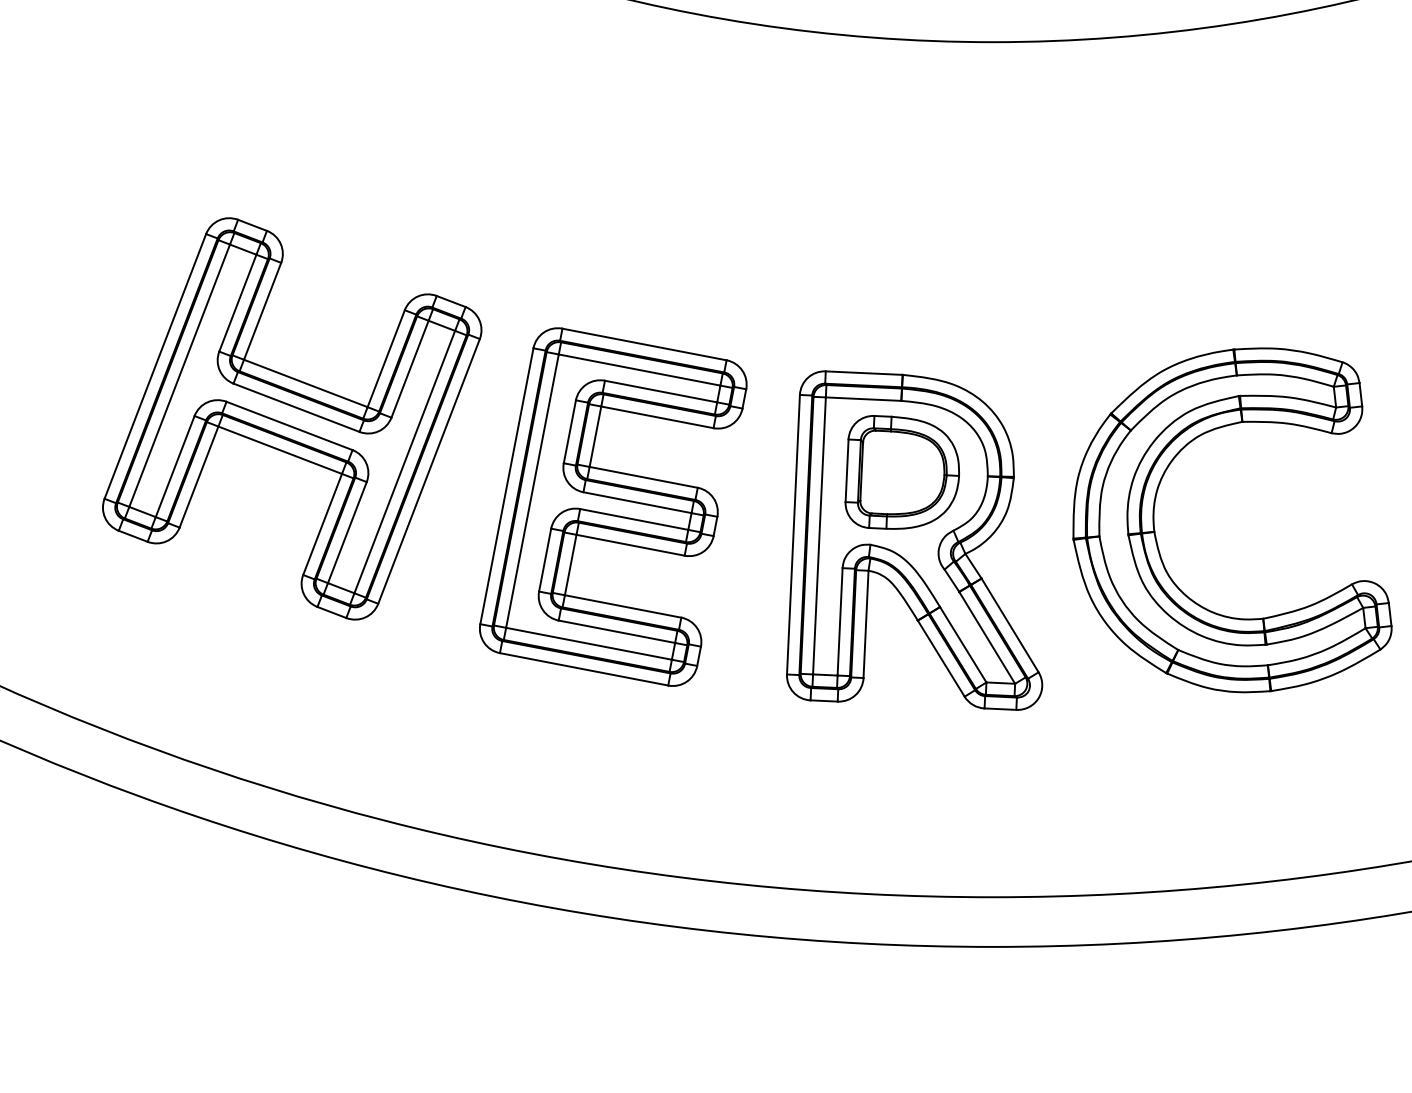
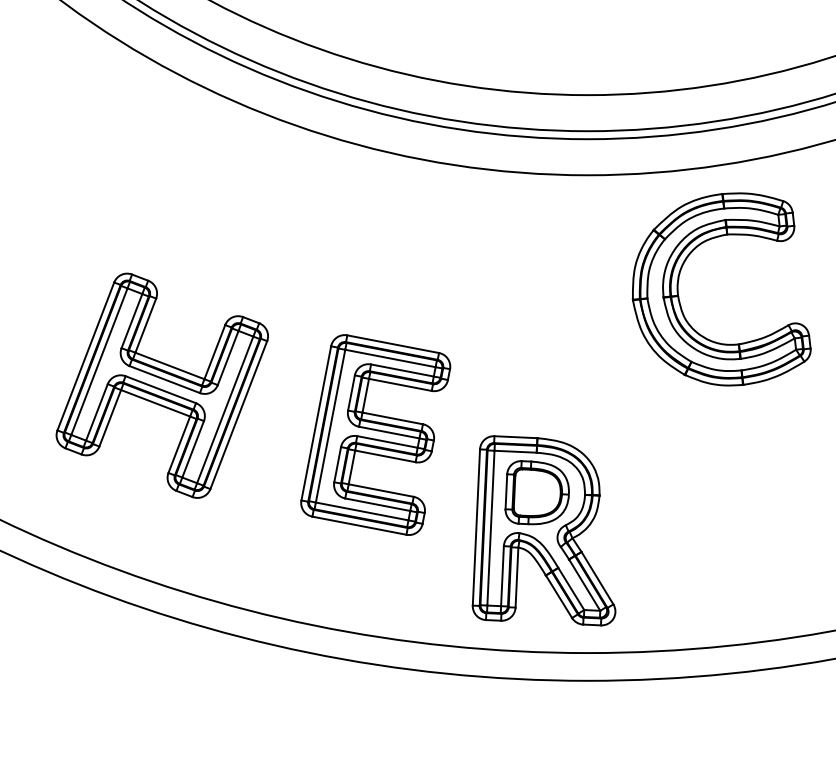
part: (290, 418) -> (161, 385), moved
part: (1156, 532) -> (679, 296), moved
part: (913, 540) -> (543, 530), moved

